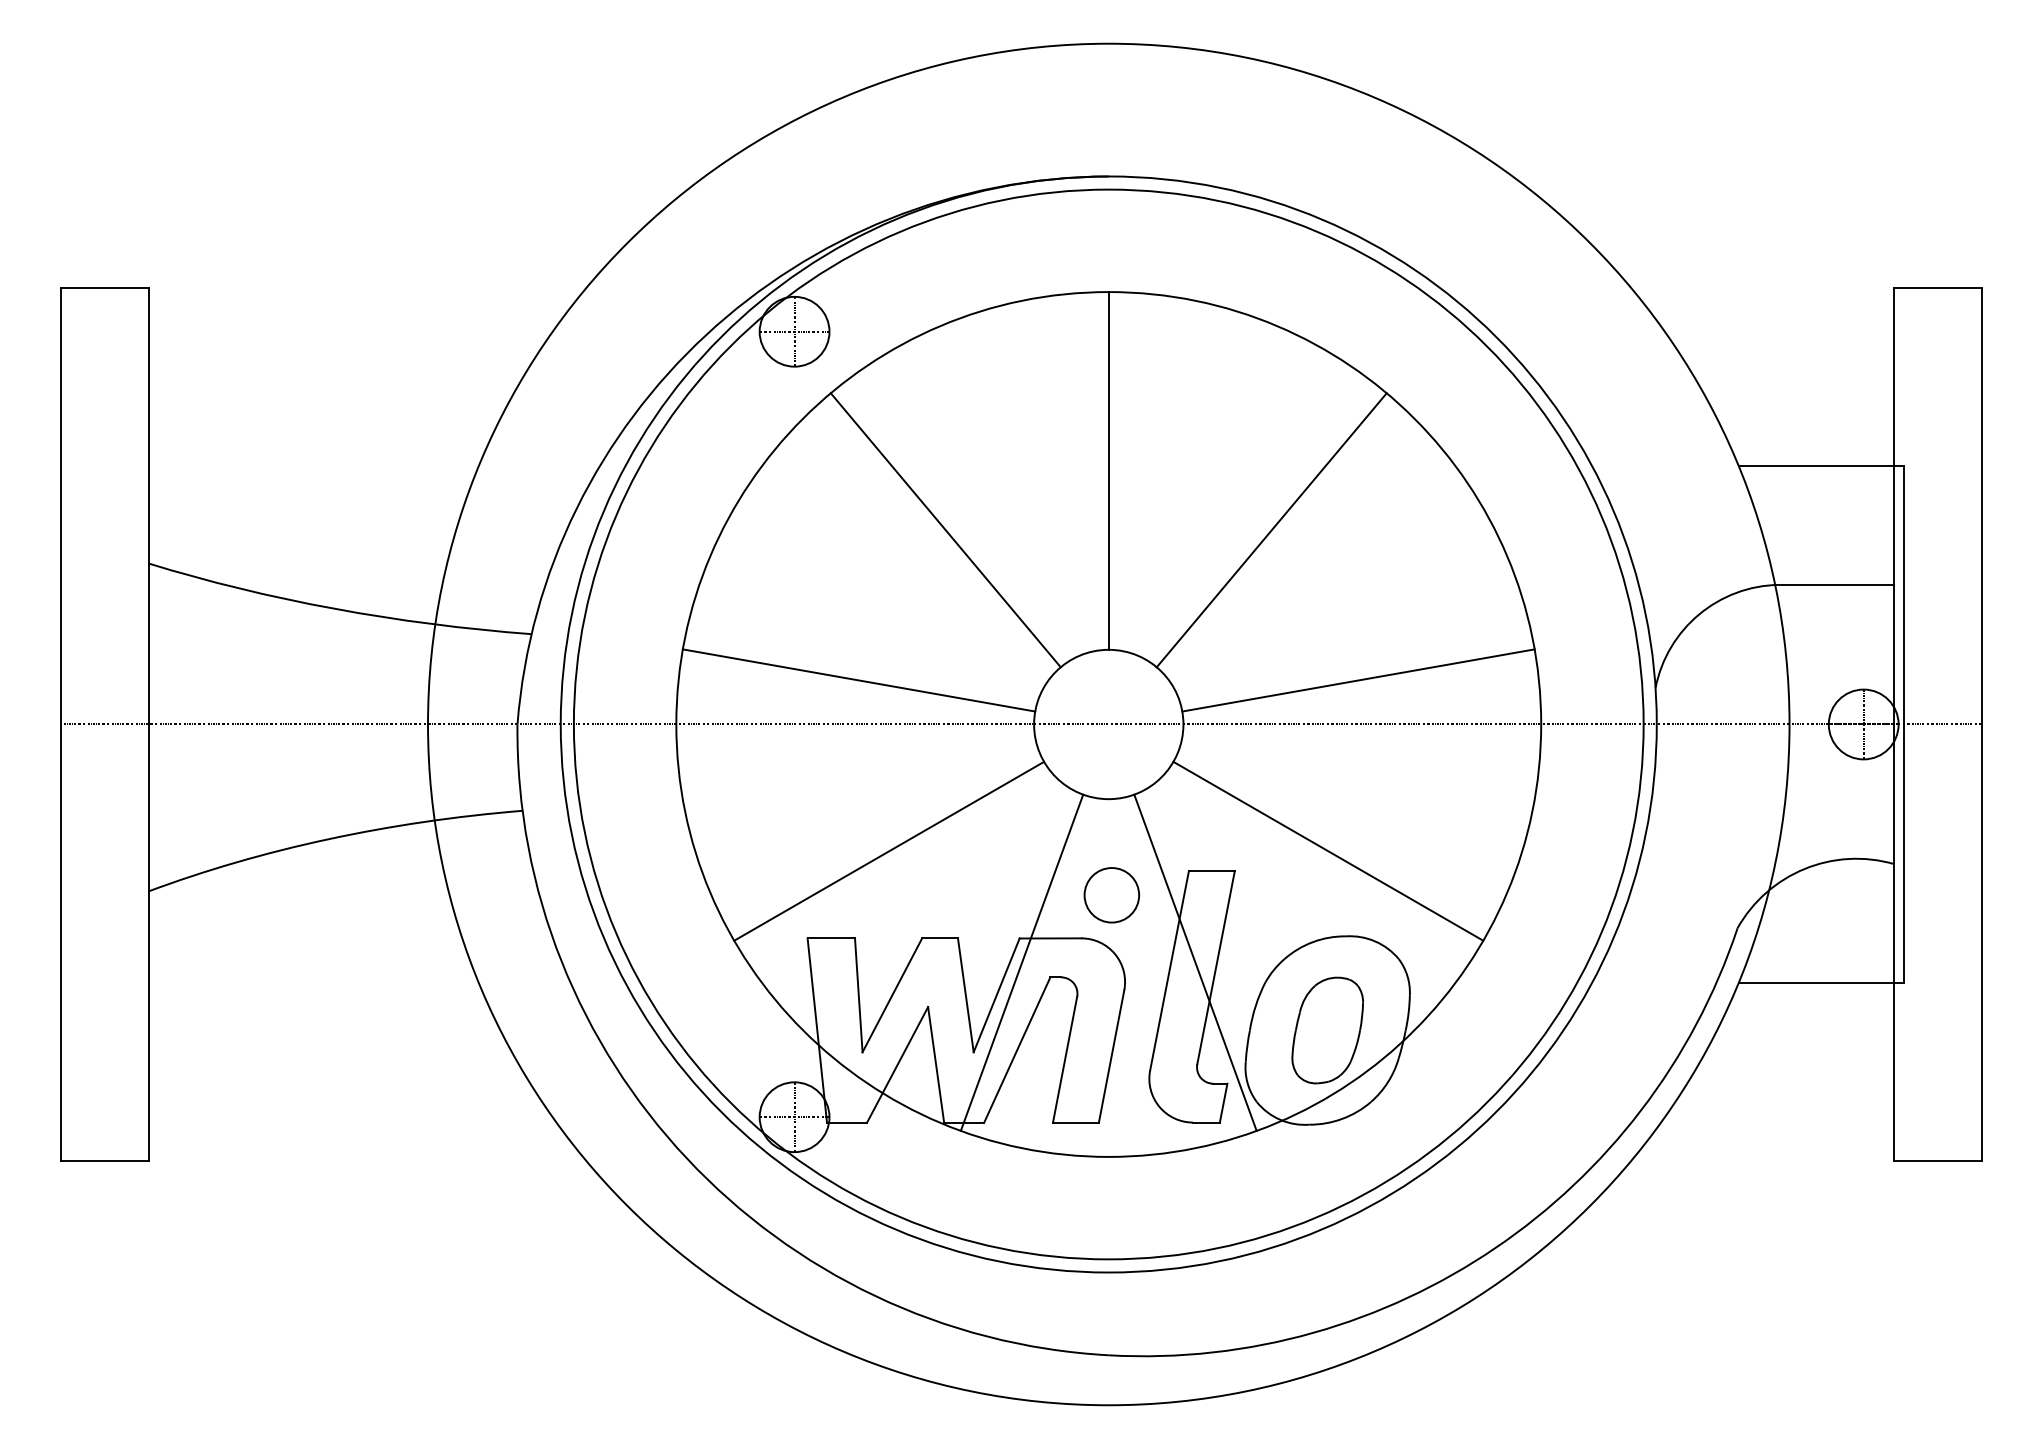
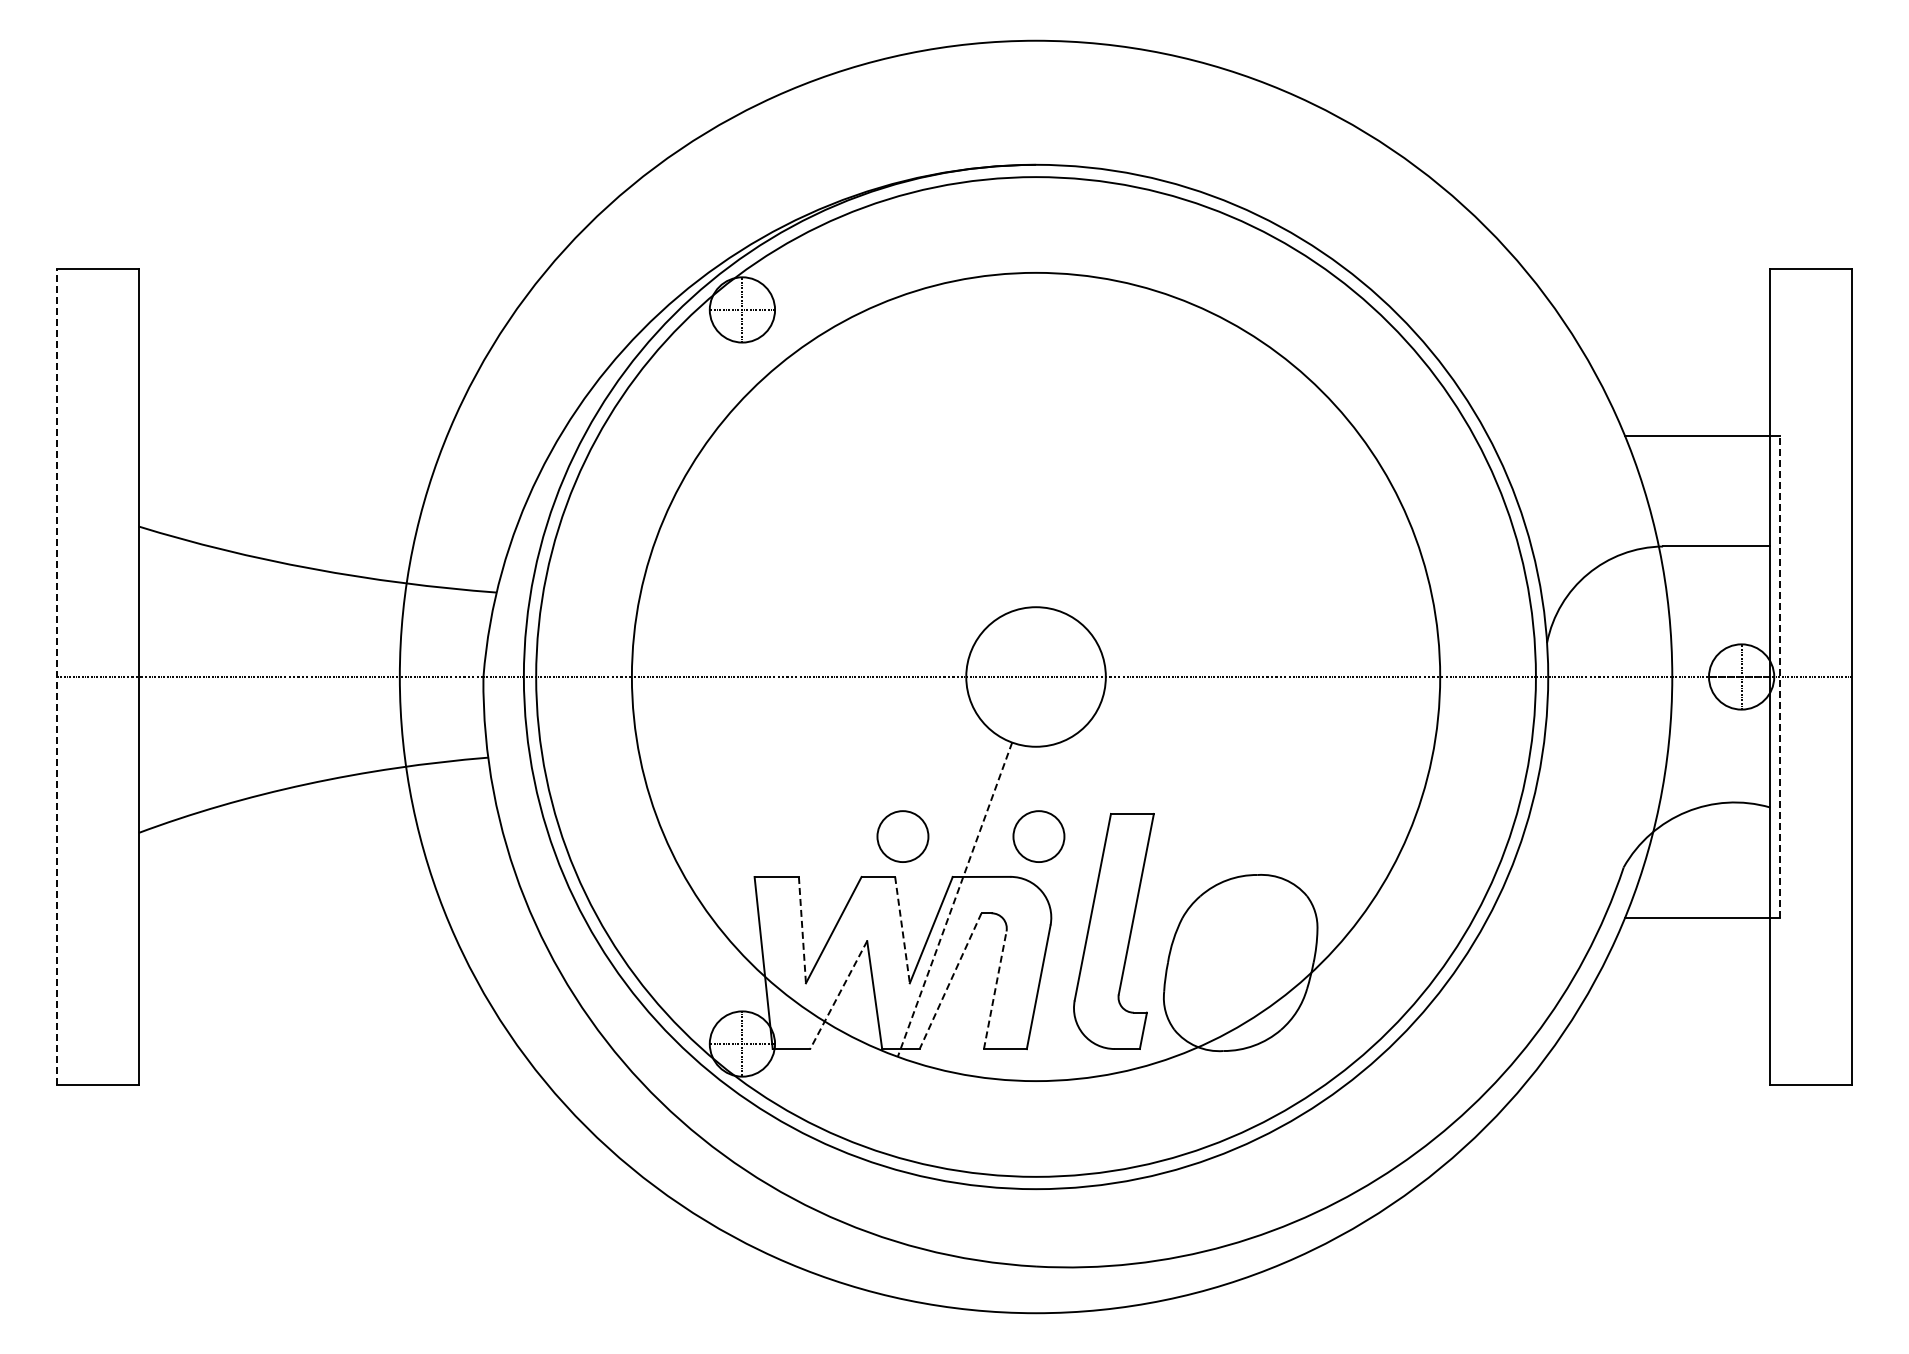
line: (1109, 470) -> (1036, 439), removed
line: (945, 530) -> (883, 495), removed
line: (1270, 530) -> (1187, 495), removed
line: (858, 680) -> (802, 635), removed
line: (1358, 680) -> (1269, 635), removed
line: (61, 723) -> (57, 676), solid -> dashed
line: (1904, 723) -> (1779, 676), solid -> dashed
line: (888, 851) -> (830, 795), removed
line: (1328, 851) -> (1241, 795), removed
circle: (965, 895) -> (902, 836), added
line: (1194, 962) -> (1116, 899), removed
line: (1021, 963) -> (954, 900), solid -> dashed
line: (858, 995) -> (802, 930), solid -> dashed
line: (965, 995) -> (902, 930), solid -> dashed
part: (1327, 1029) -> (1240, 962), removed
line: (1017, 1050) -> (950, 981), solid -> dashed
line: (1065, 1059) -> (995, 990), solid -> dashed
line: (897, 1065) -> (838, 995), solid -> dashed

